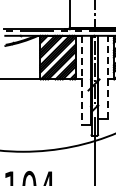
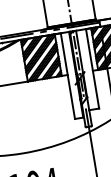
line: (108, 77) -> (92, 68), dashed -> solid
line: (82, 80) -> (68, 75), dashed -> solid

